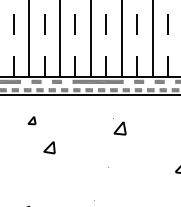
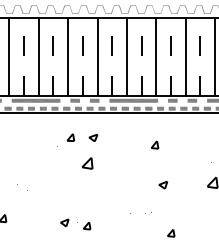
part: (55, 120) -> (93, 137), added
part: (120, 127) -> (155, 144), size x0.62
part: (128, 170) -> (162, 185), added

